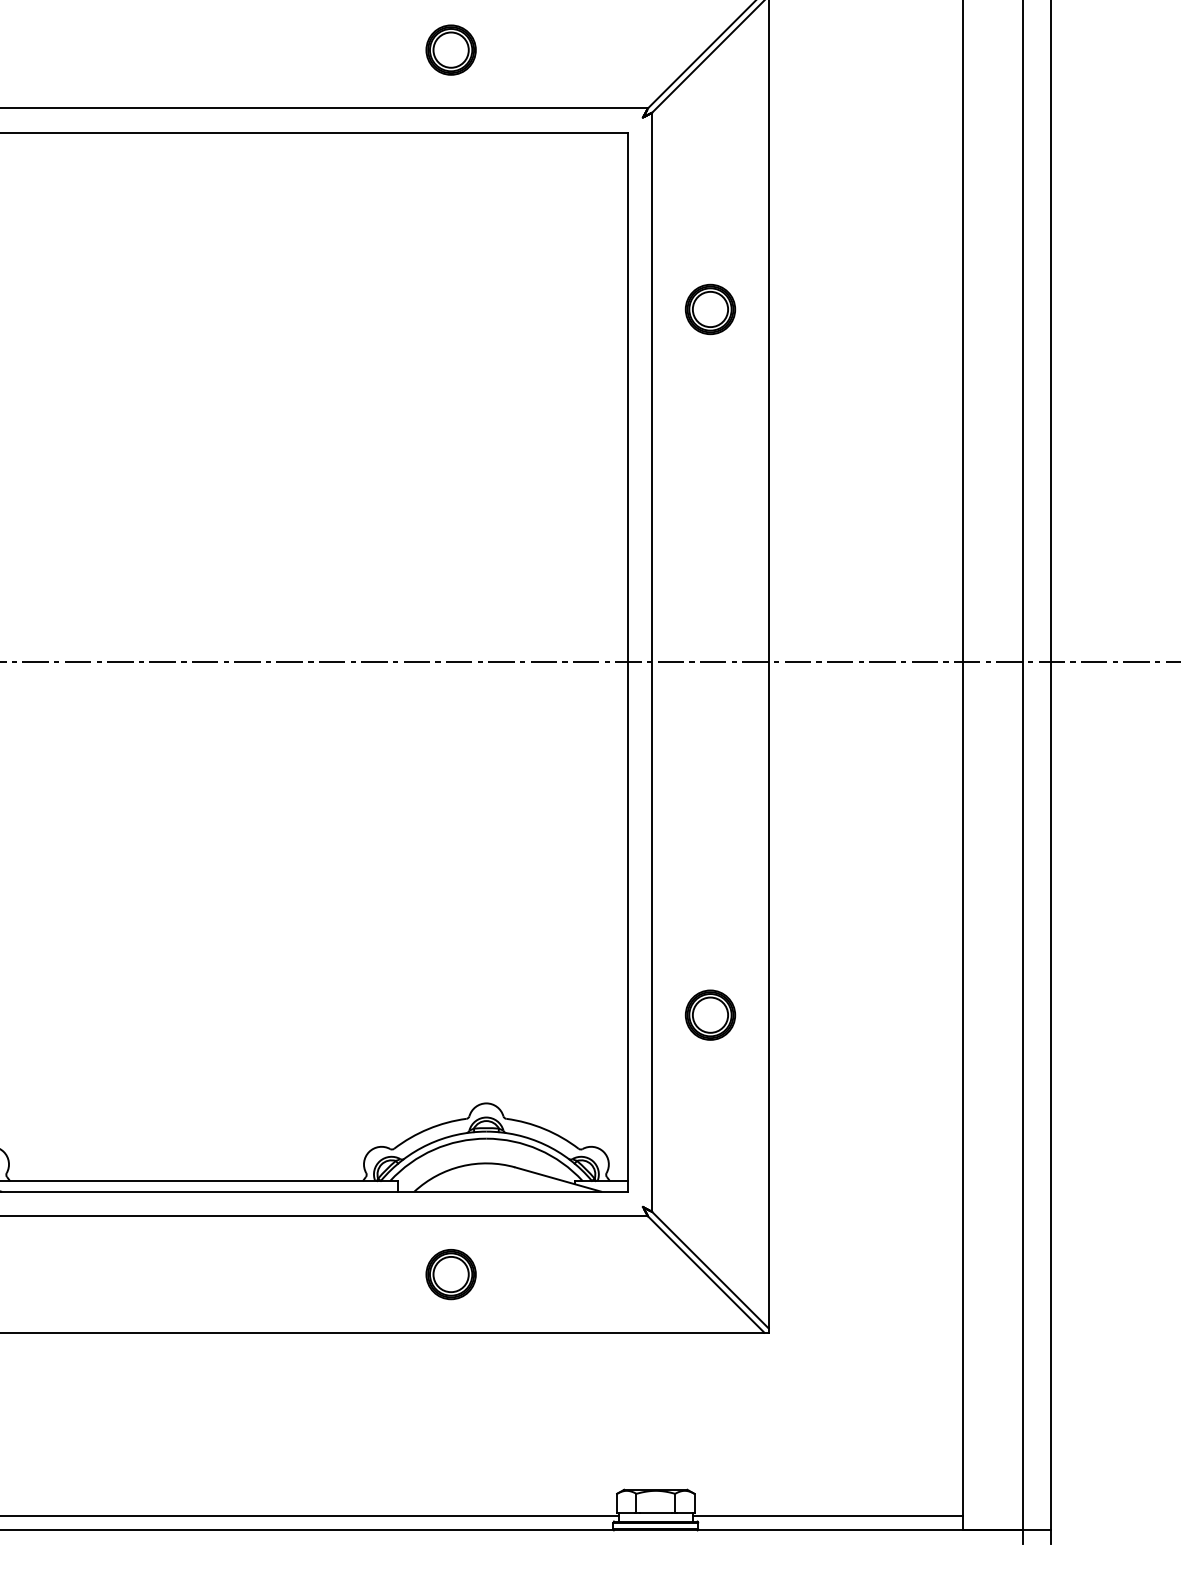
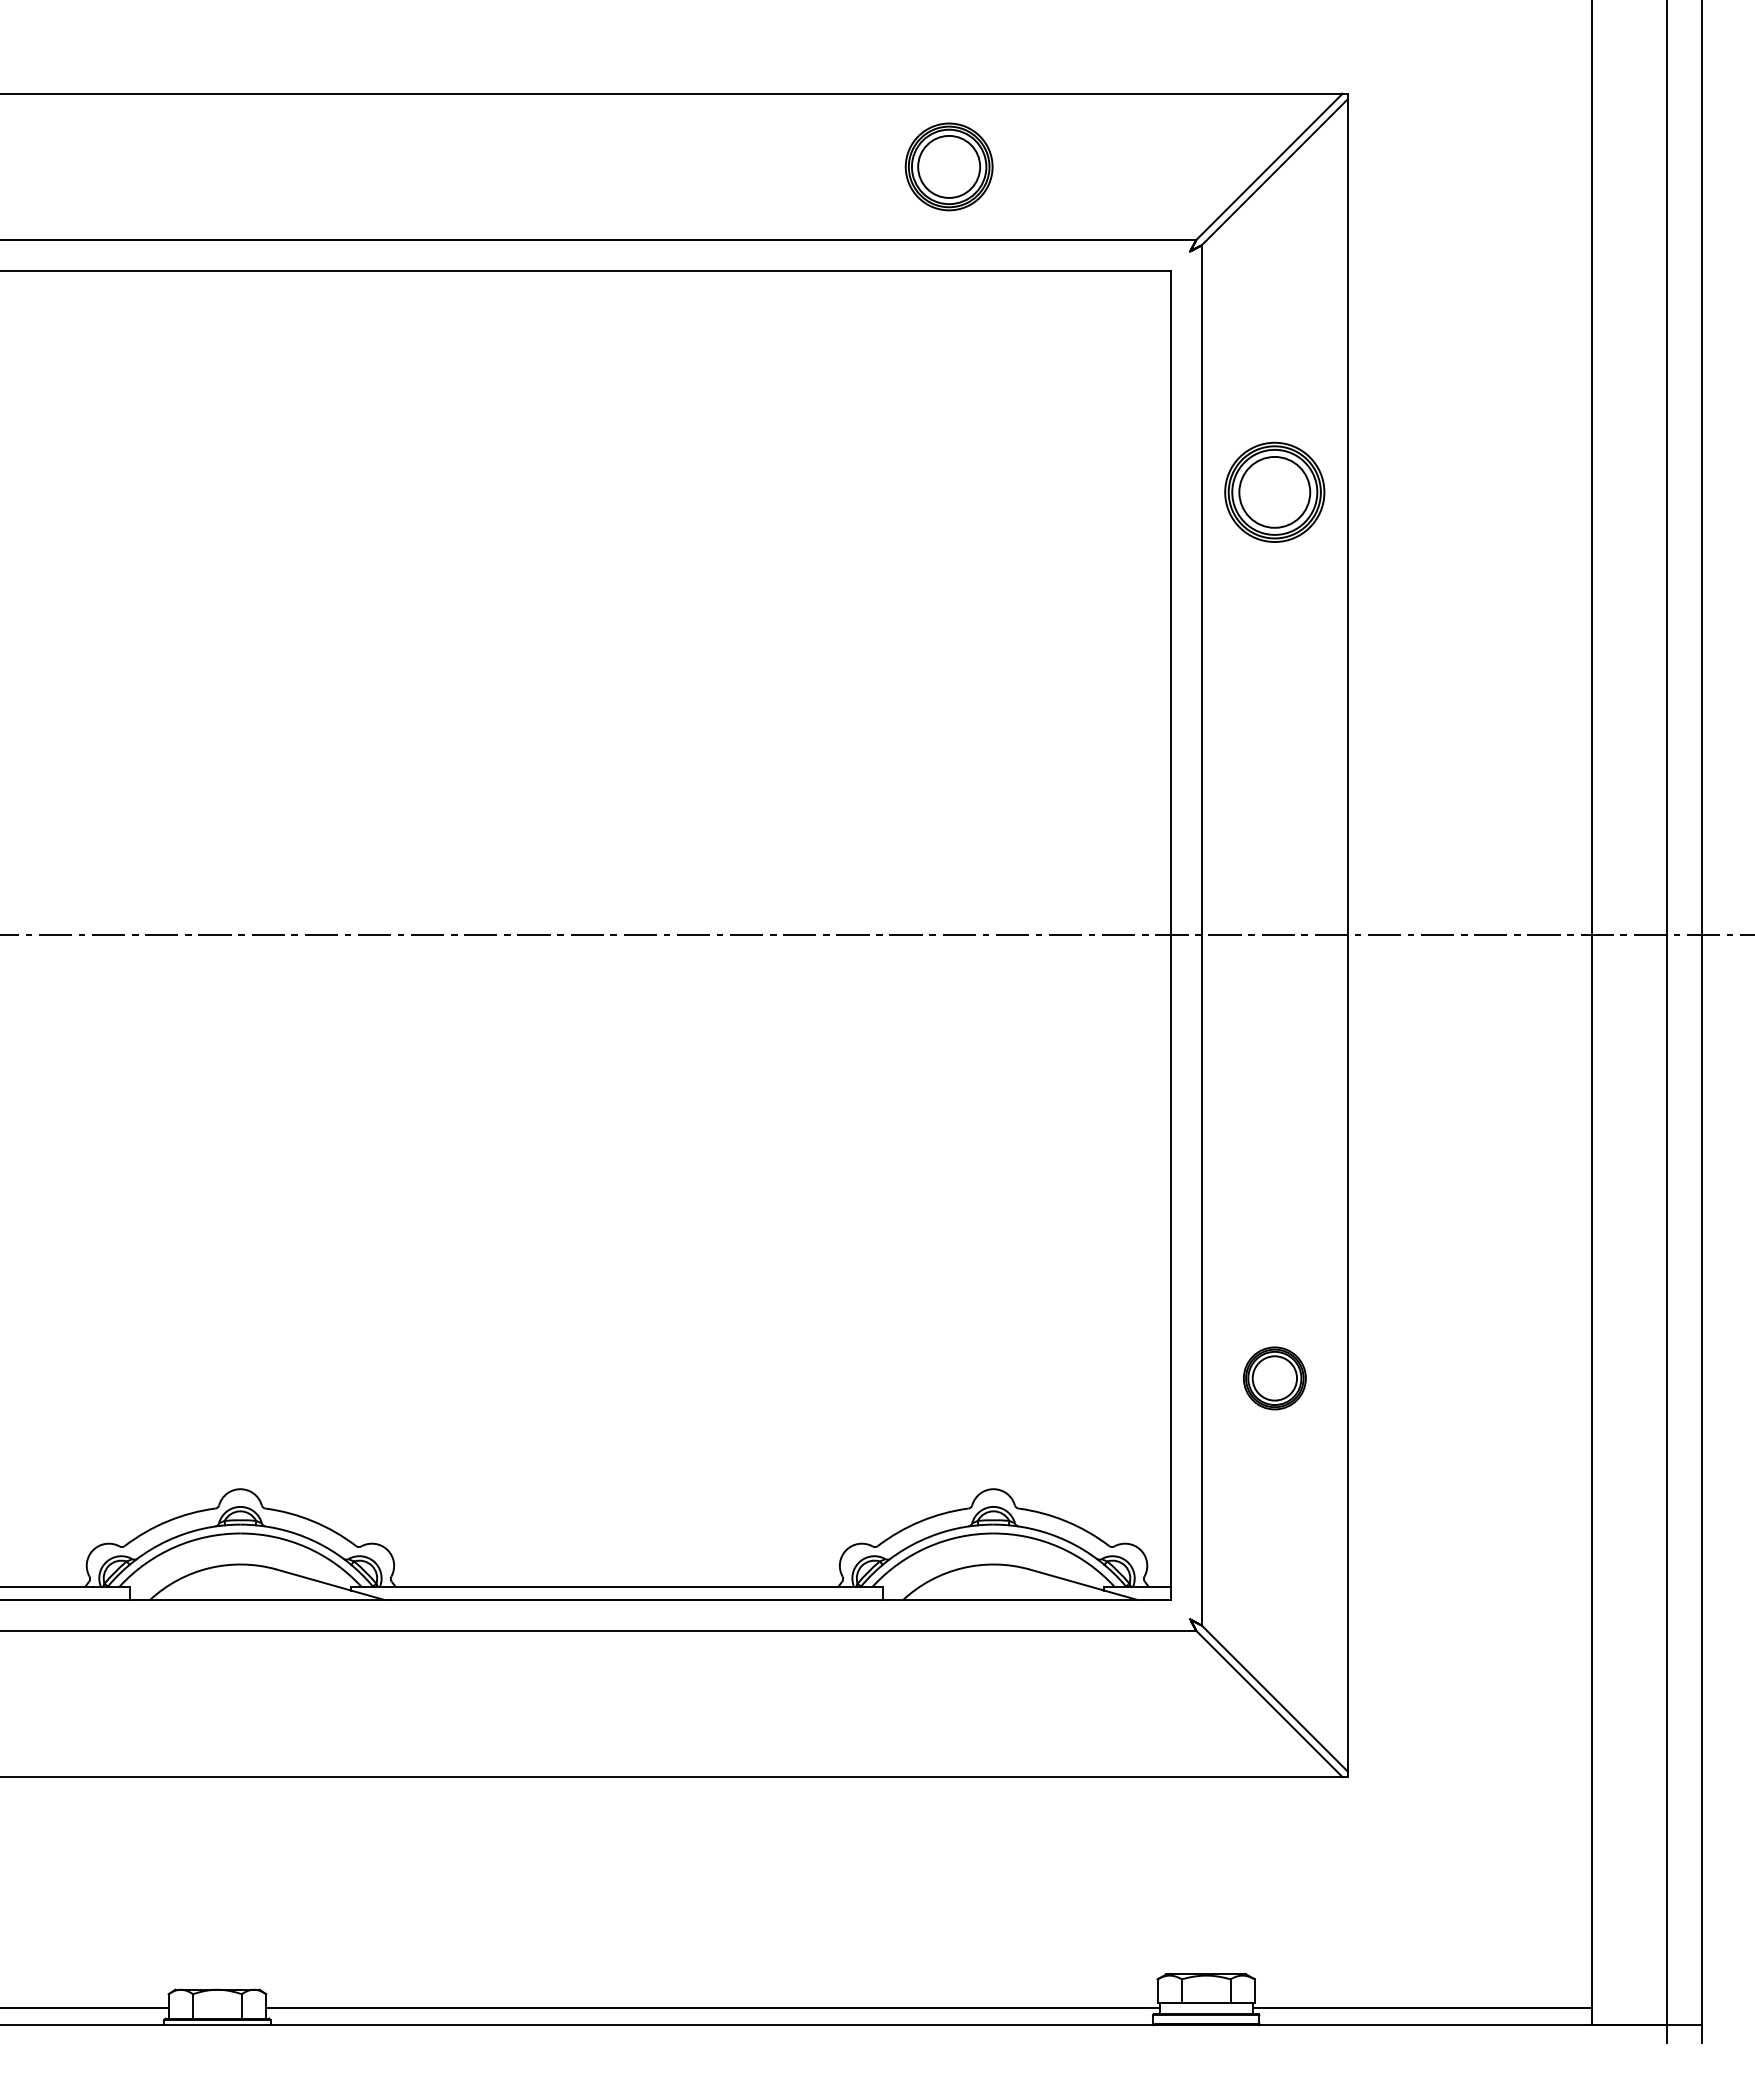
part: (451, 49) -> (949, 166), size x1.4
part: (710, 309) -> (1274, 492), size x1.6
part: (451, 1274) -> (949, 1703), removed

